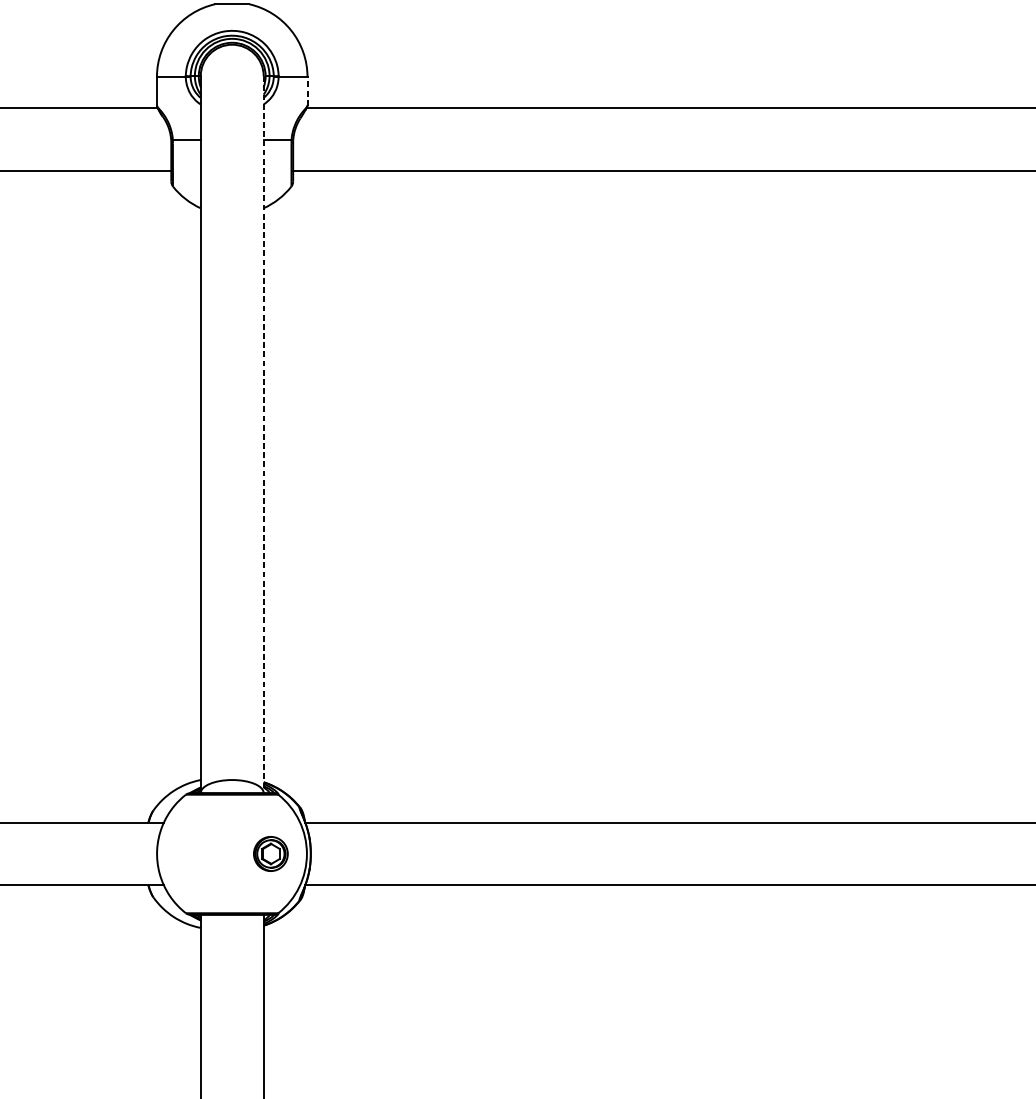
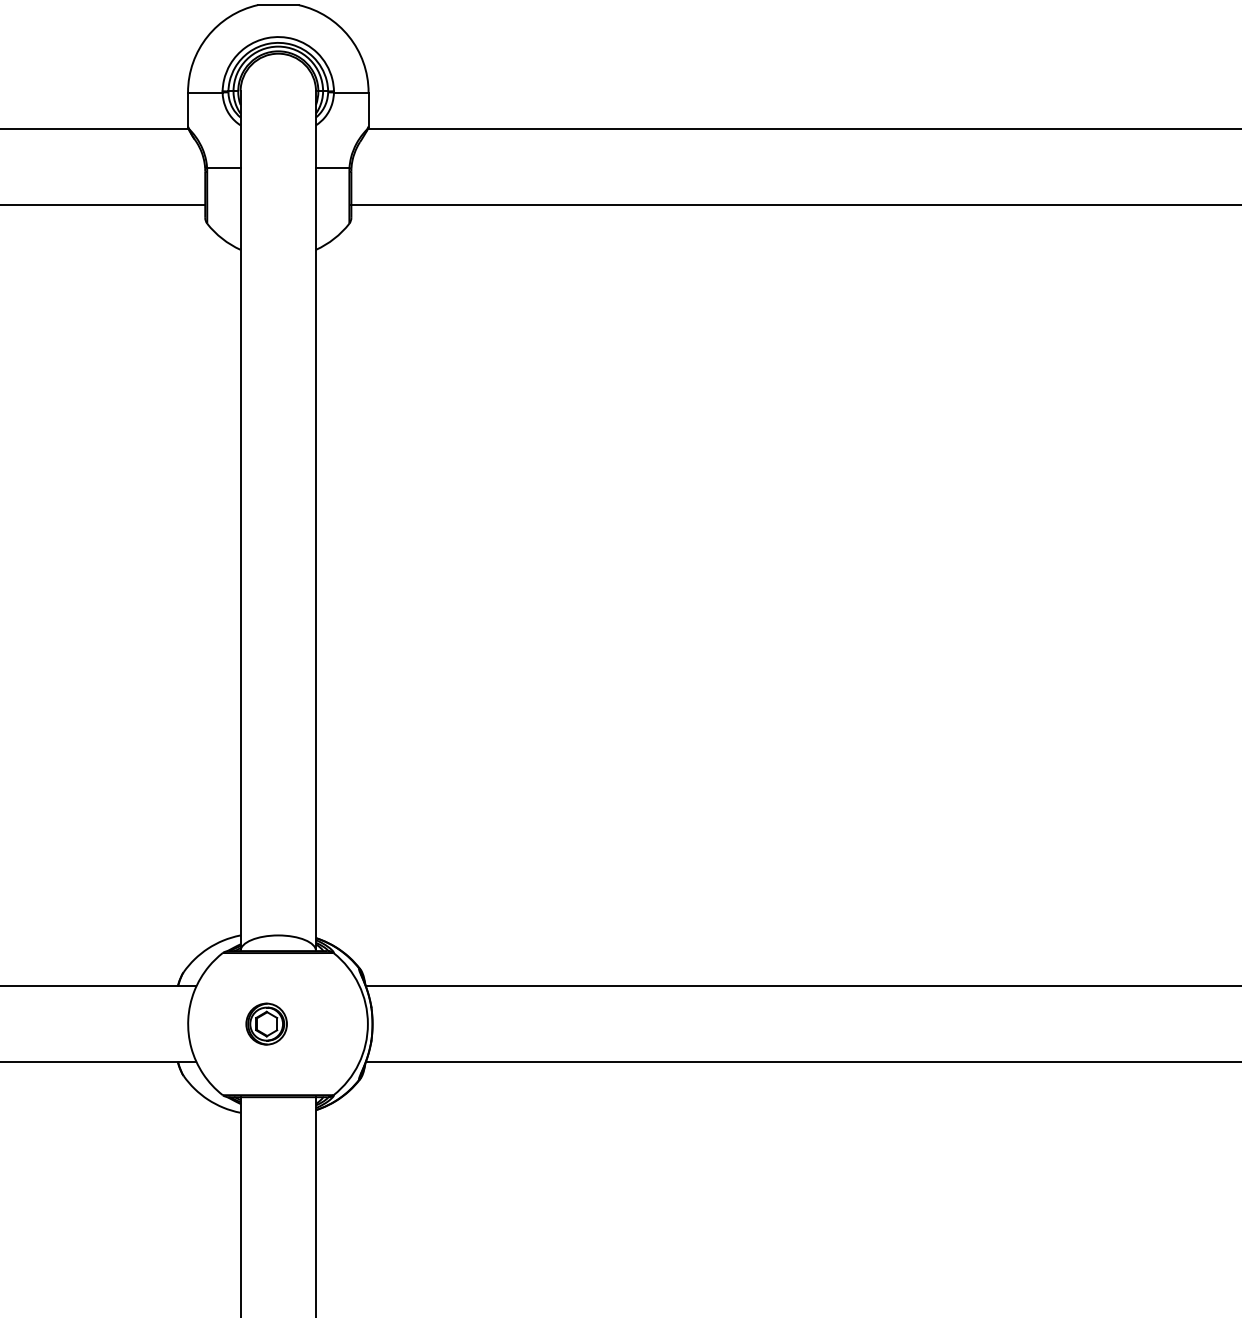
line: (307, 91) -> (368, 109), dashed -> solid
line: (264, 434) -> (316, 521), dashed -> solid
part: (270, 853) -> (266, 1023), moved

